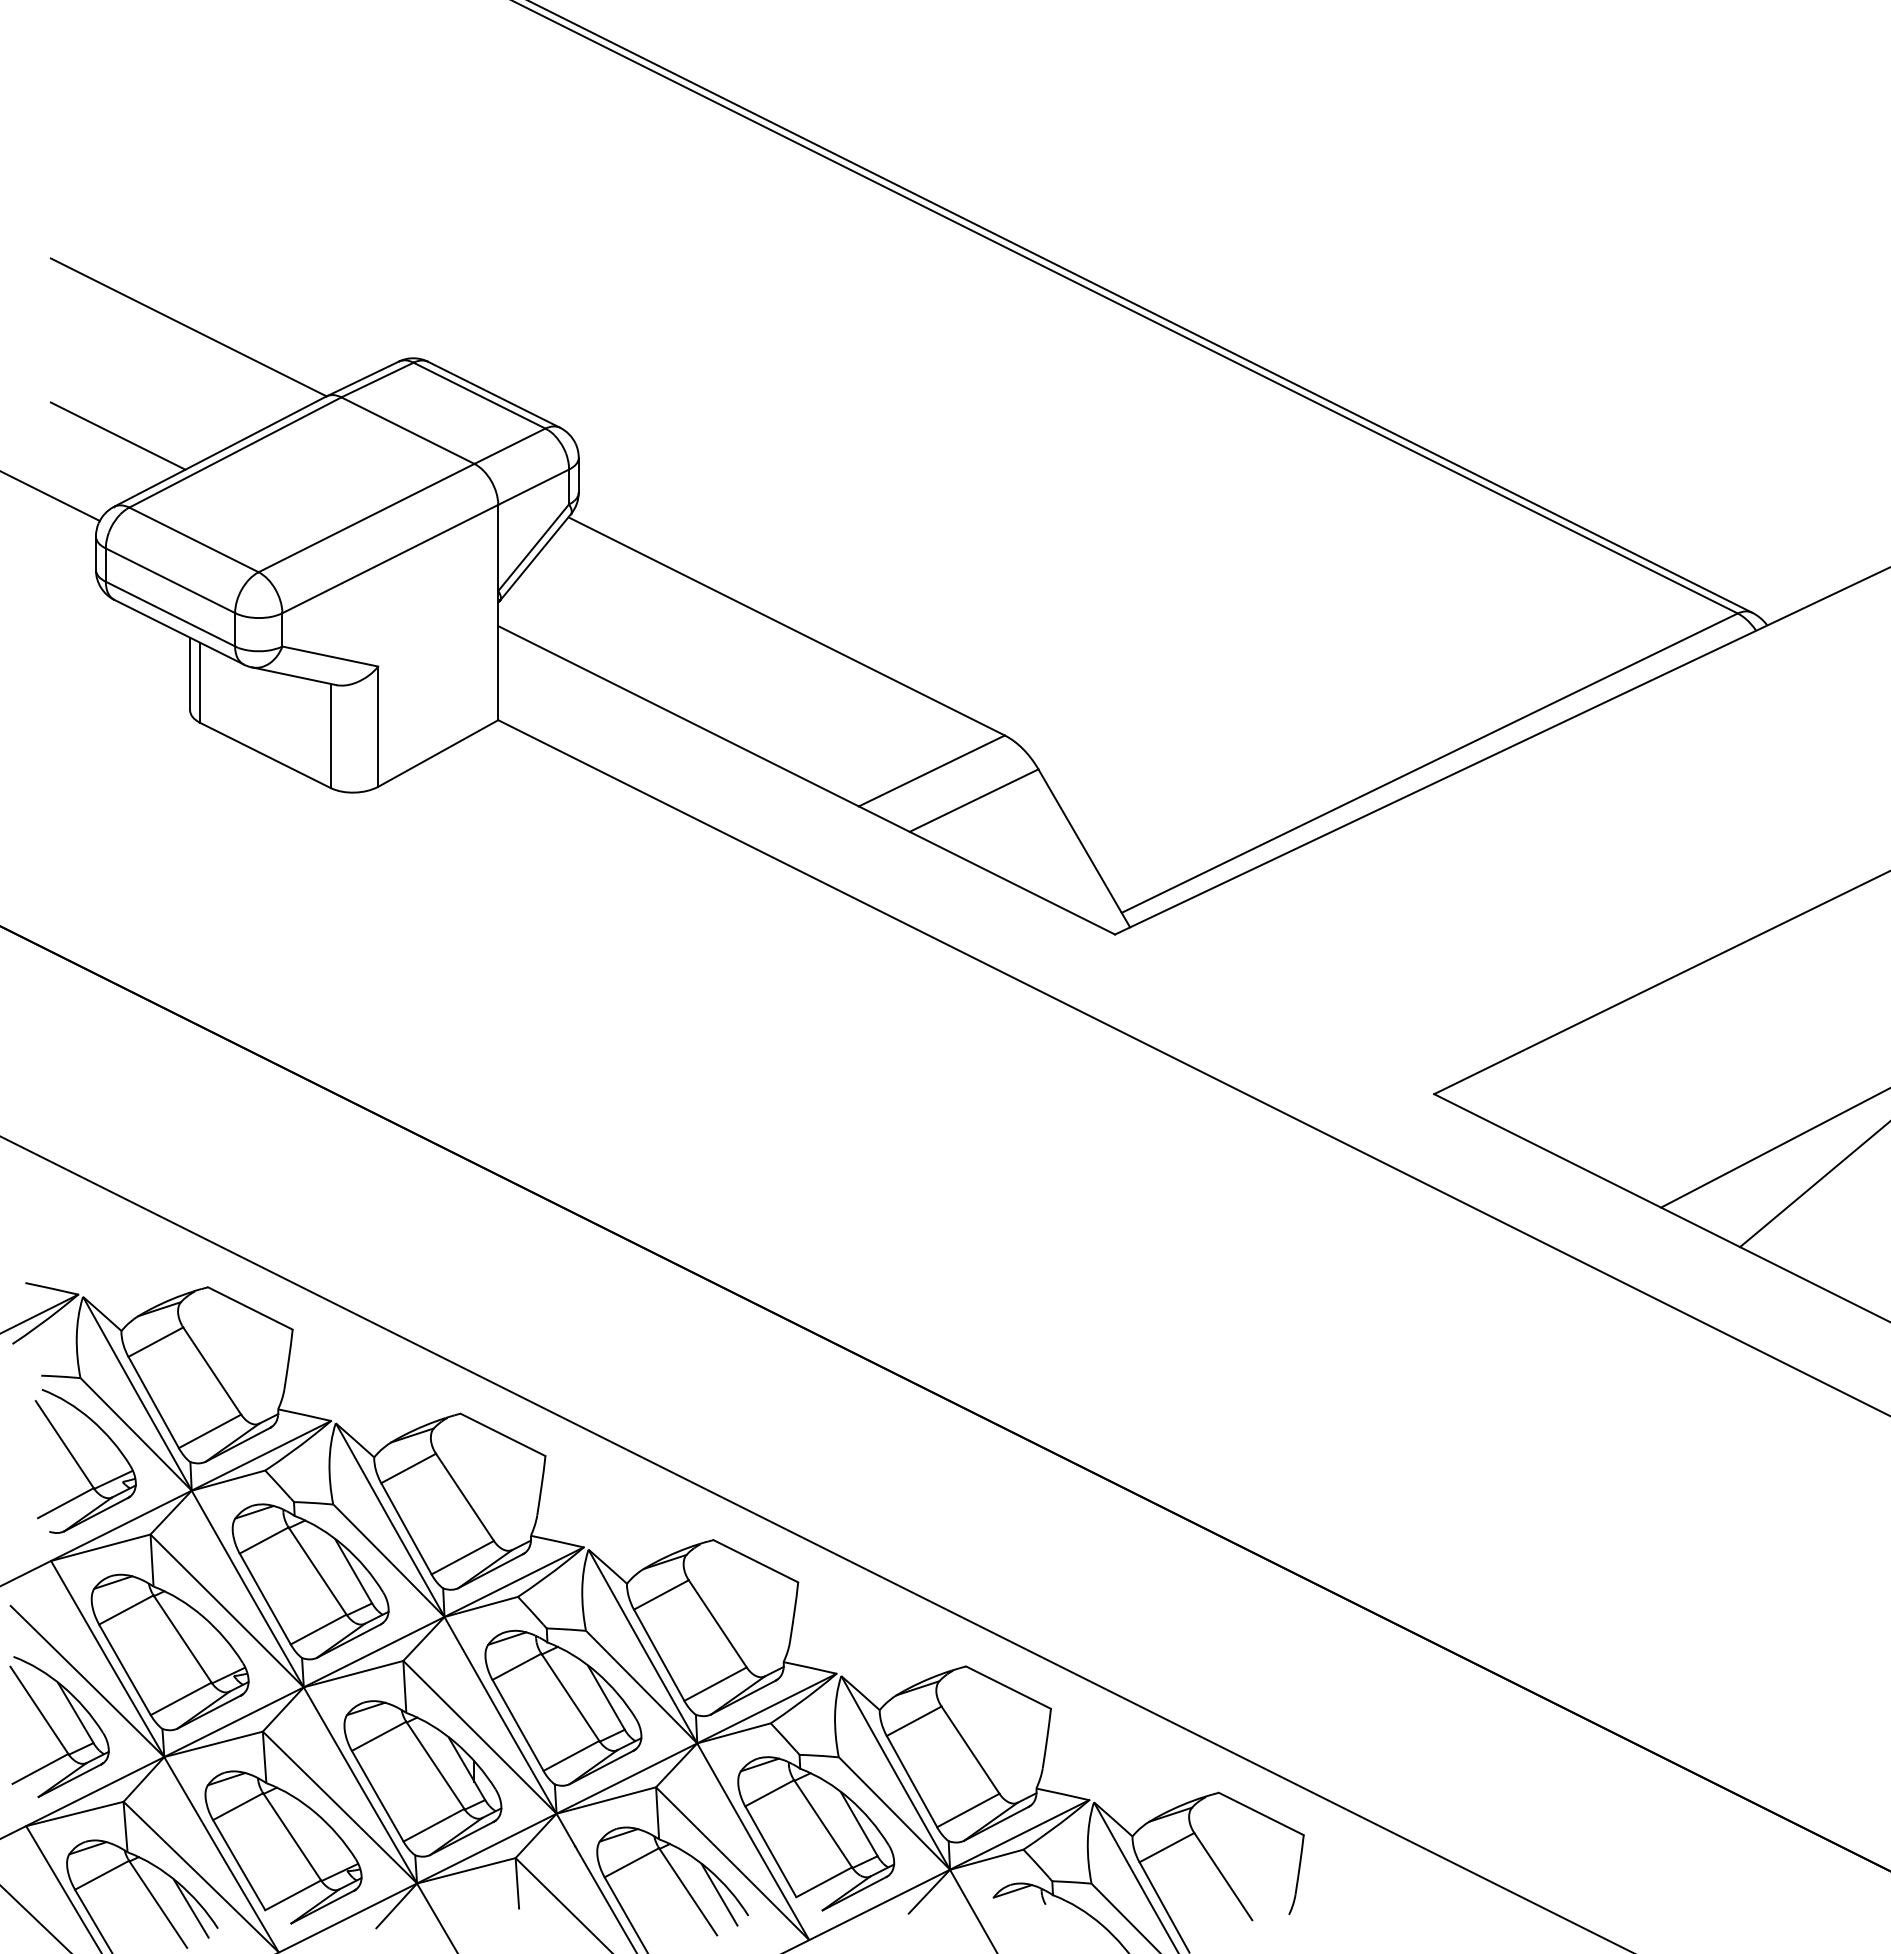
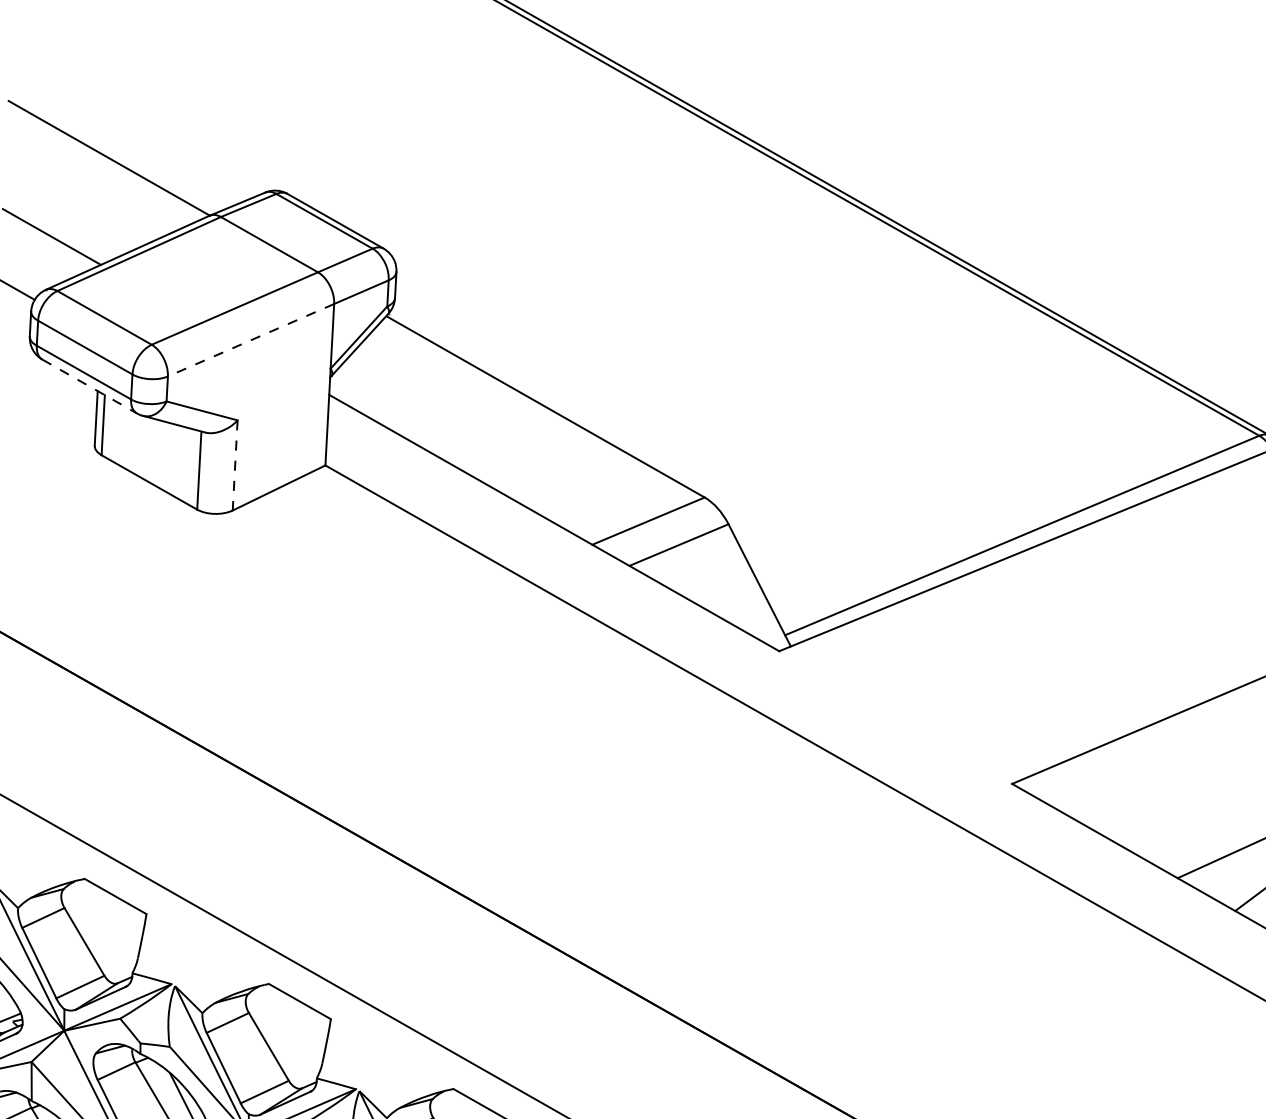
line: (390, 559) -> (251, 340), solid -> dashed
line: (179, 632) -> (89, 386), solid -> dashed
line: (378, 727) -> (235, 466), solid -> dashed

